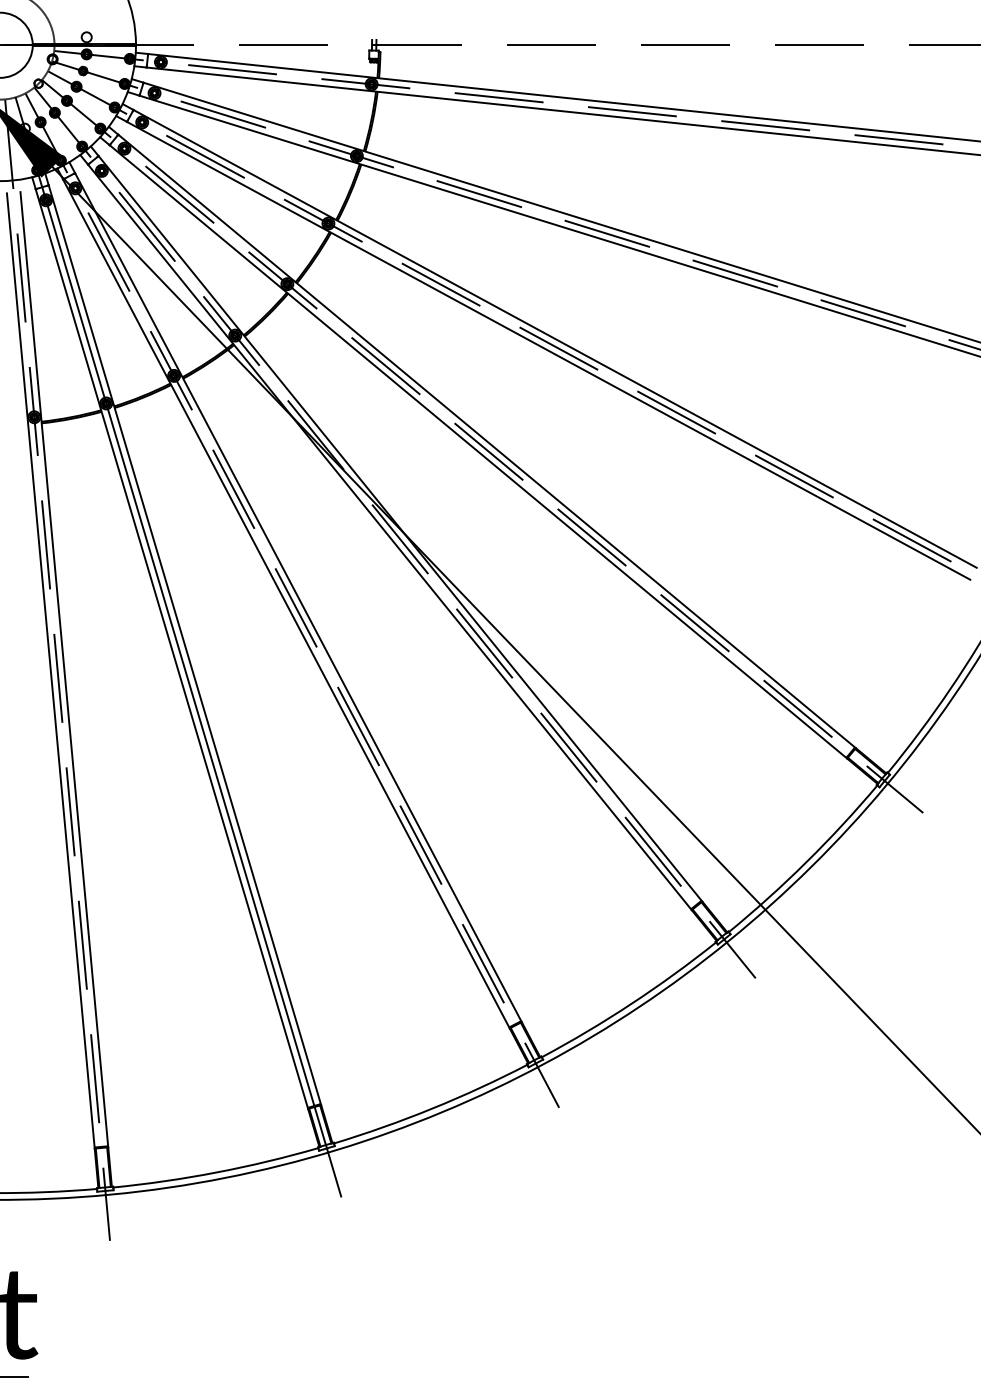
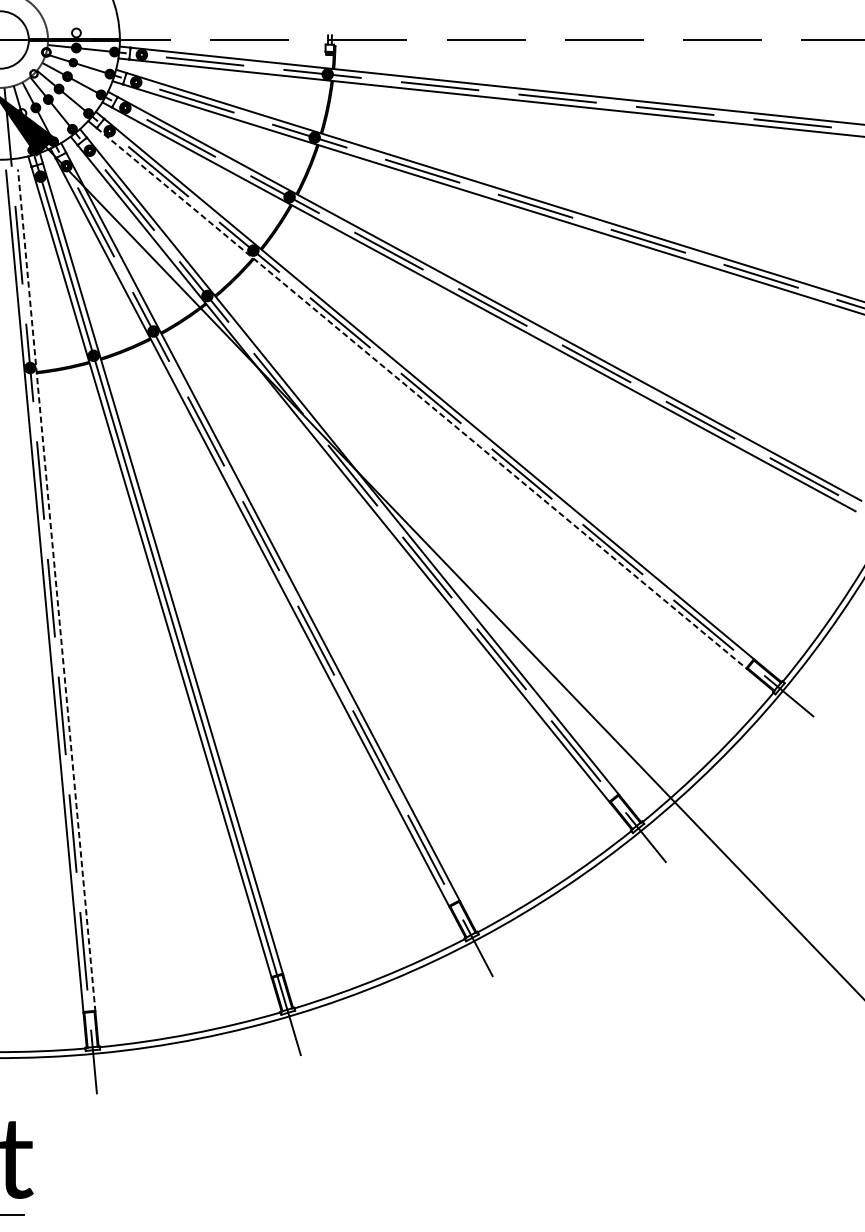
line: (478, 451) -> (421, 398), solid -> dashed
line: (64, 669) -> (56, 590), solid -> dashed

